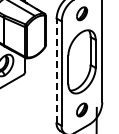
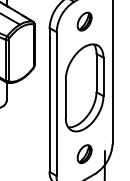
line: (56, 70) -> (49, 99), dashed -> solid

